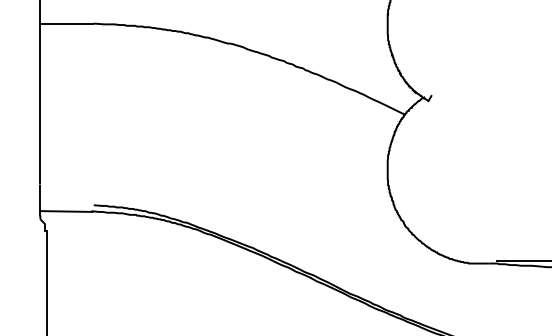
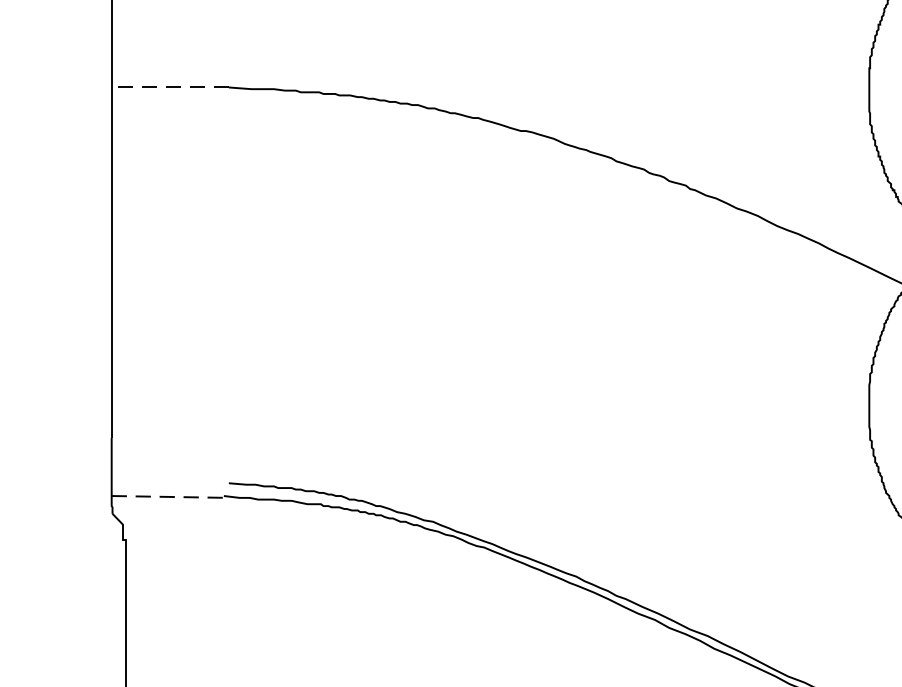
line: (66, 23) -> (169, 87), solid -> dashed
line: (66, 211) -> (169, 496), solid -> dashed

